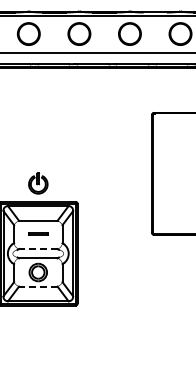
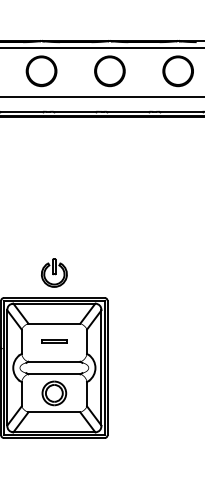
line: (37, 249) -> (53, 362), dashed -> solid
line: (37, 286) -> (53, 412), dashed -> solid

